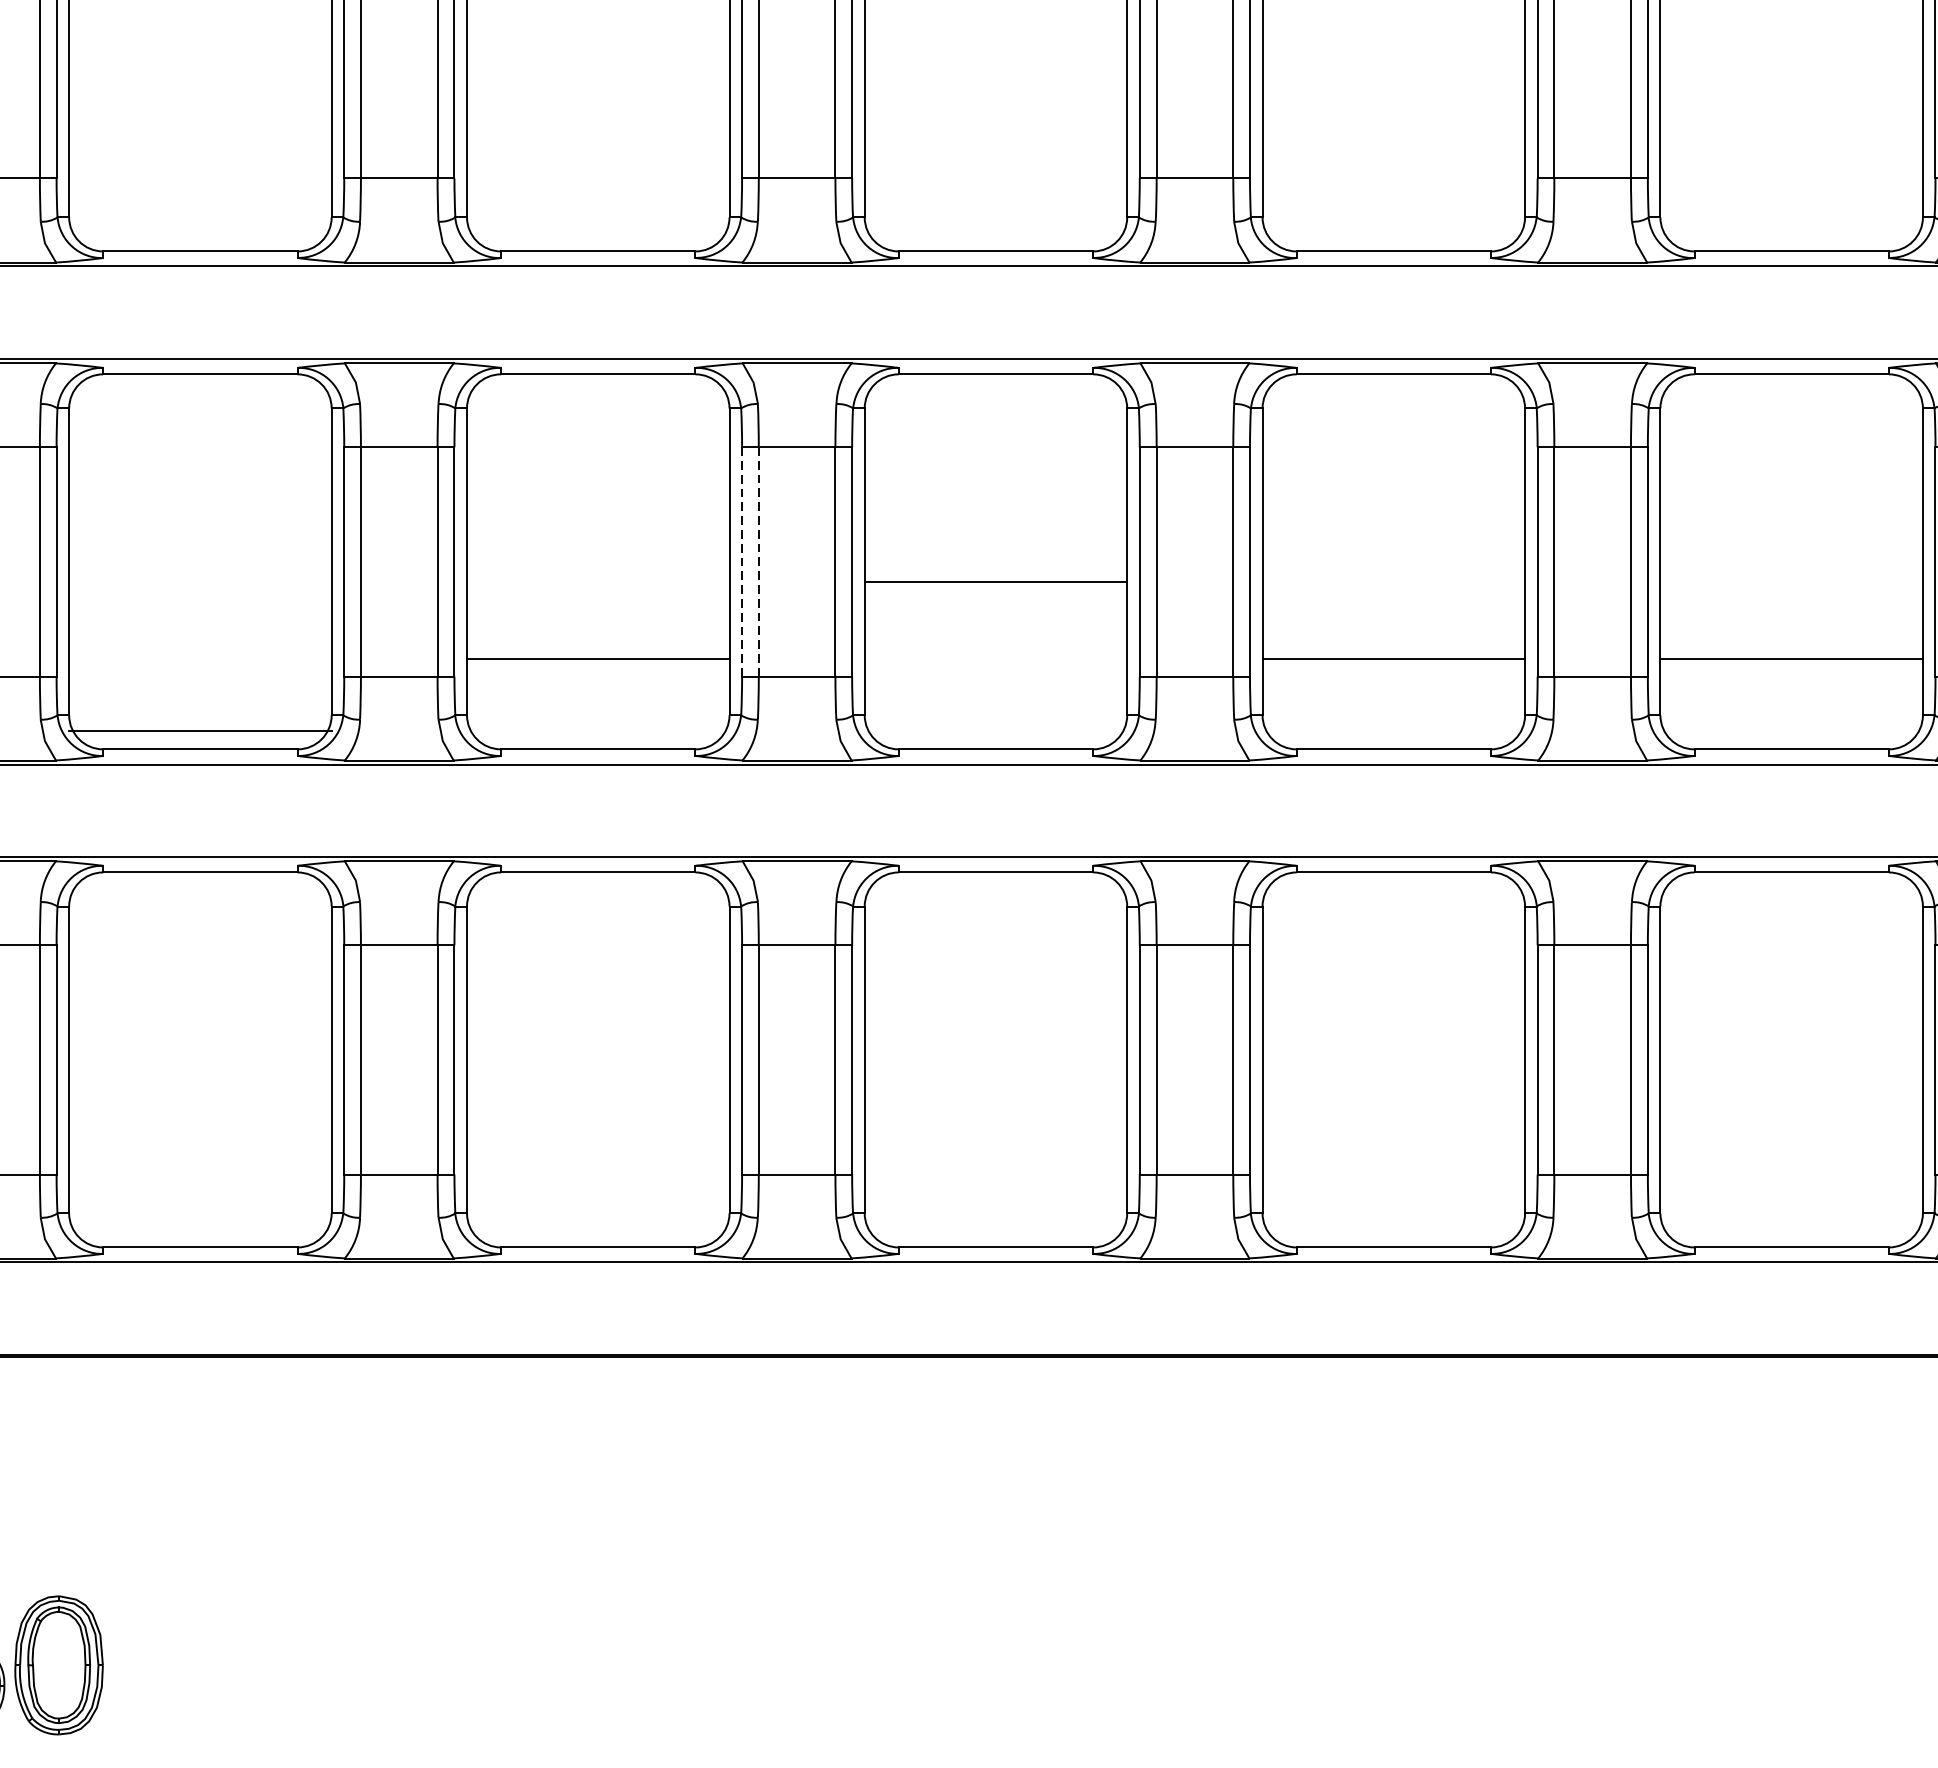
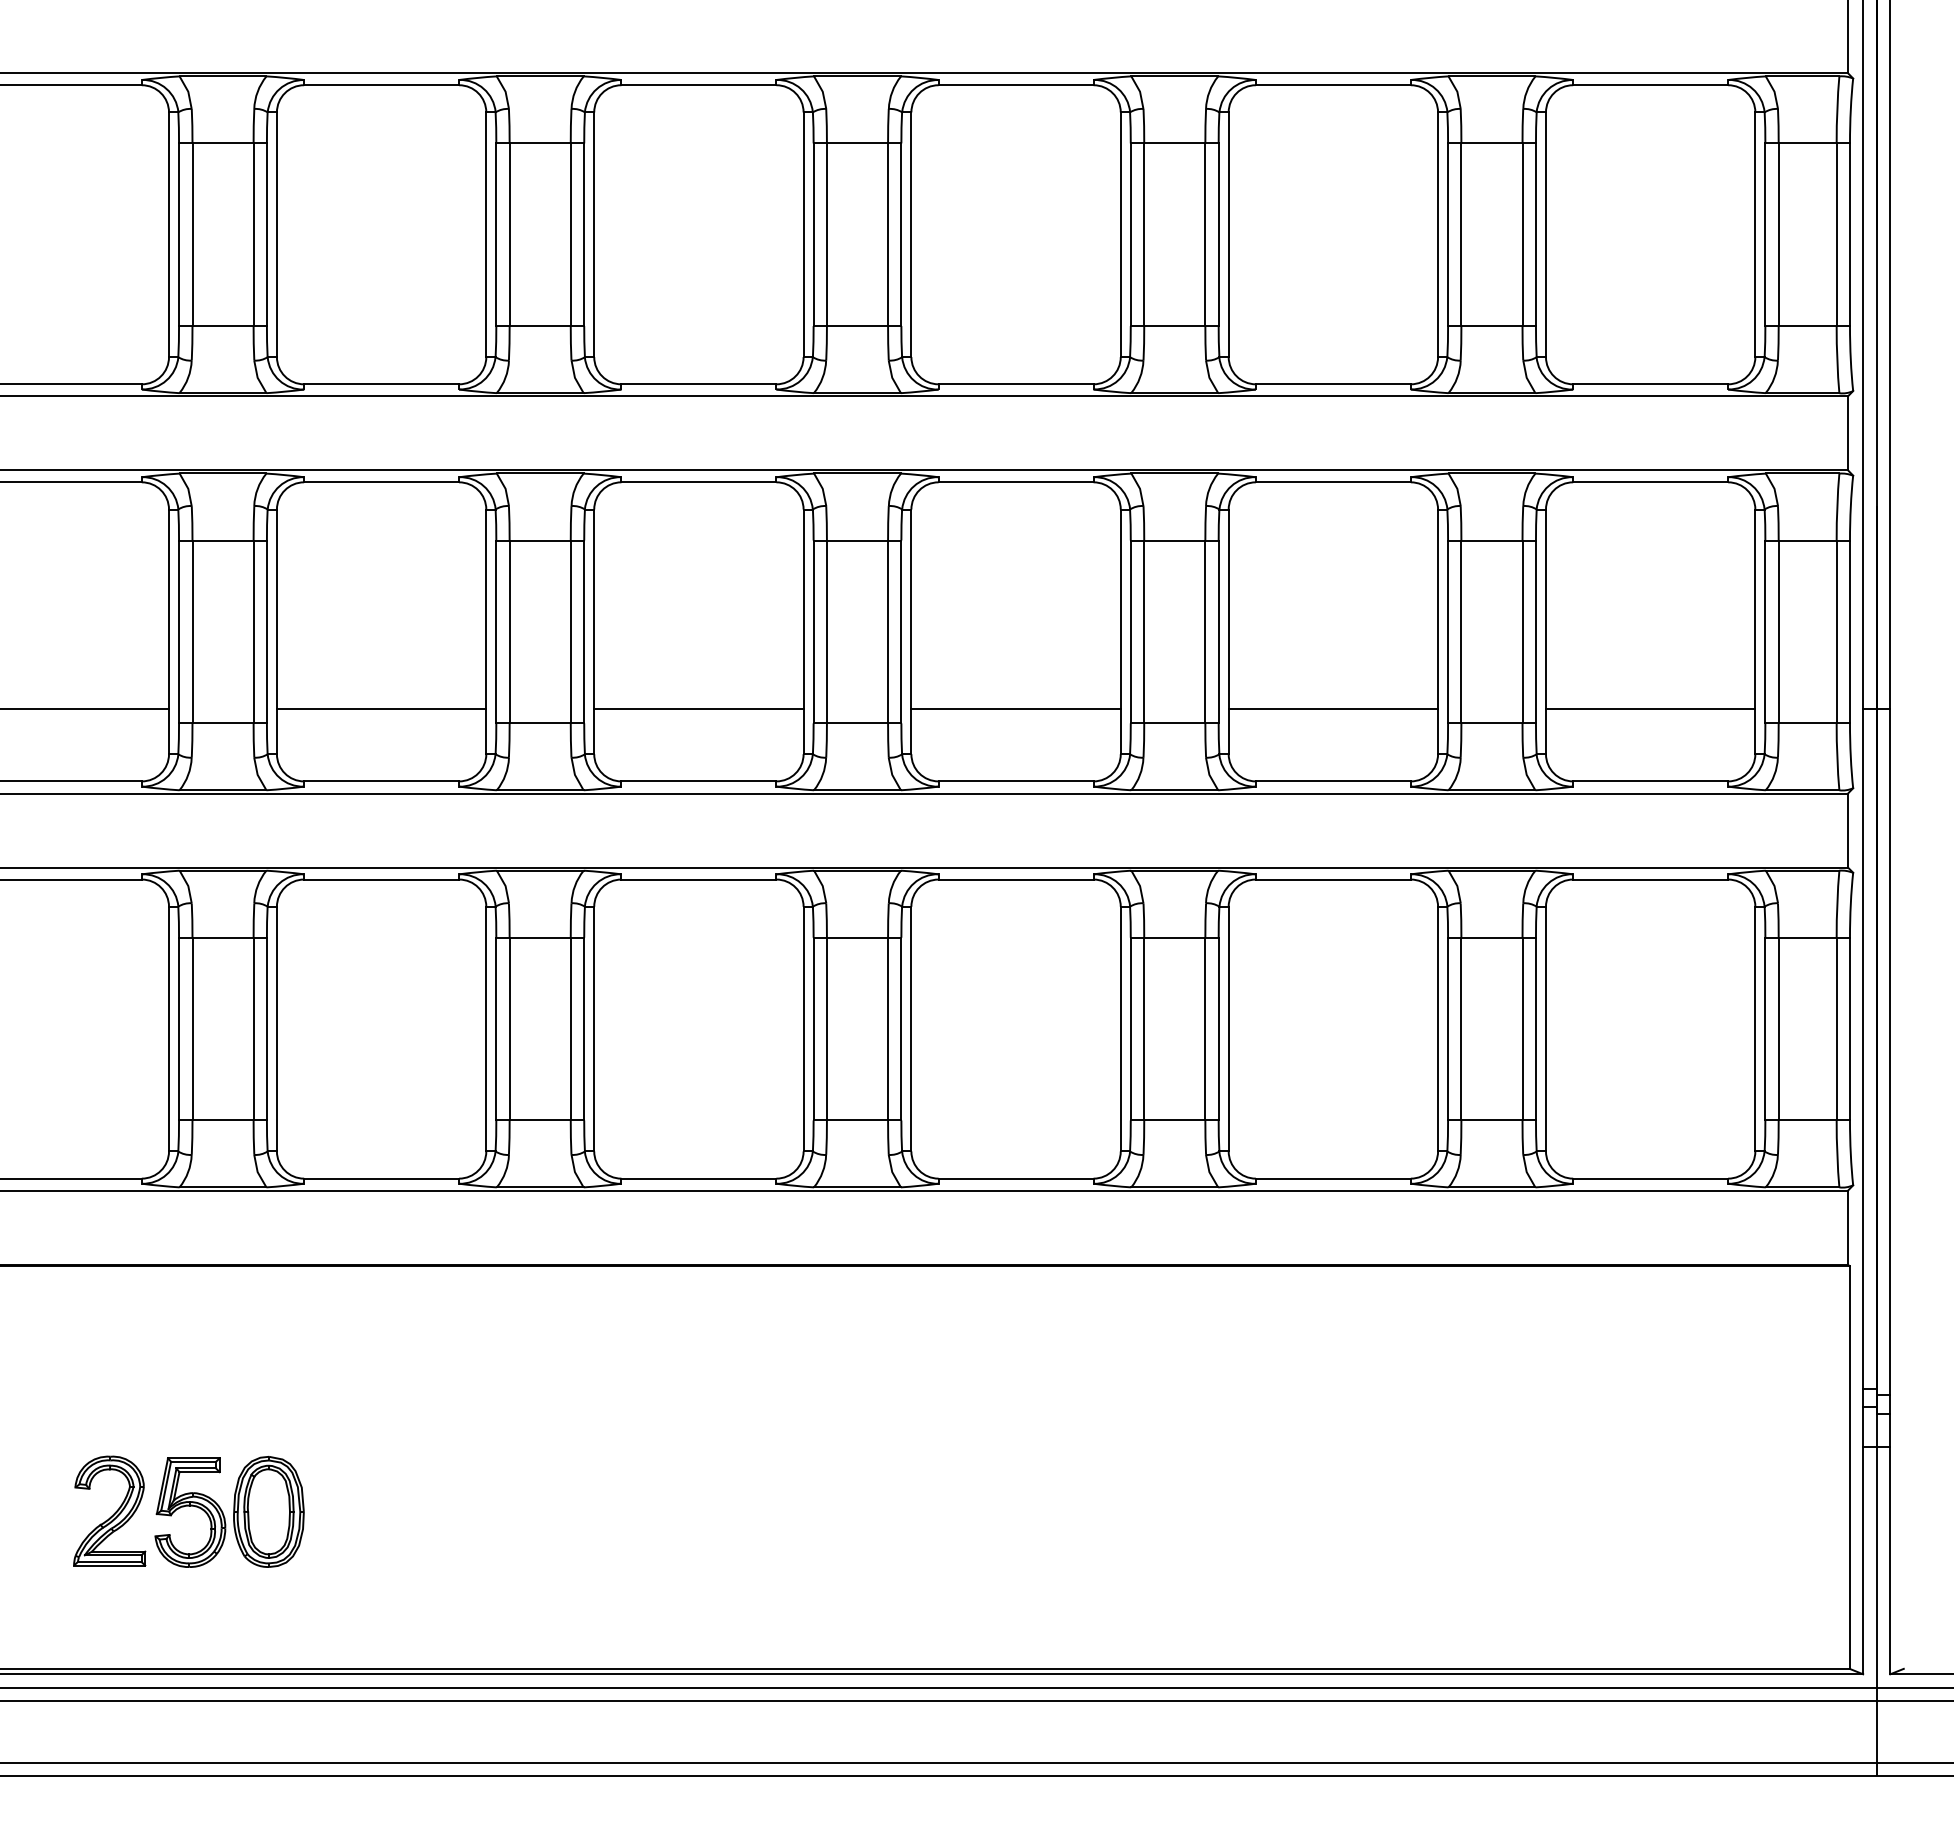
line: (758, 561) -> (826, 631), dashed -> solid
line: (741, 562) -> (813, 632), dashed -> solid
line: (995, 582) -> (1015, 709), moved
line: (200, 731) -> (381, 709), moved

